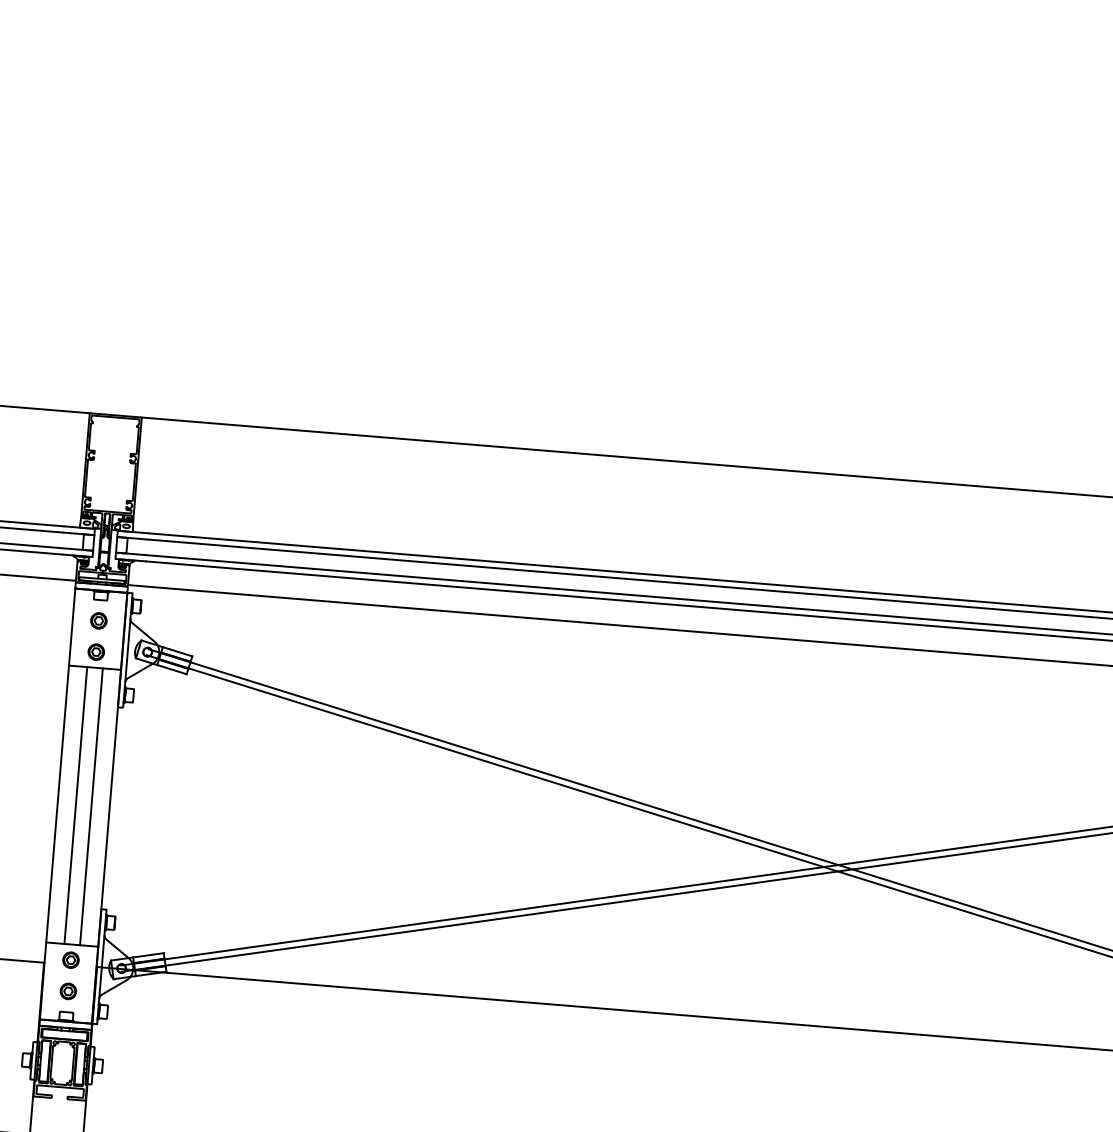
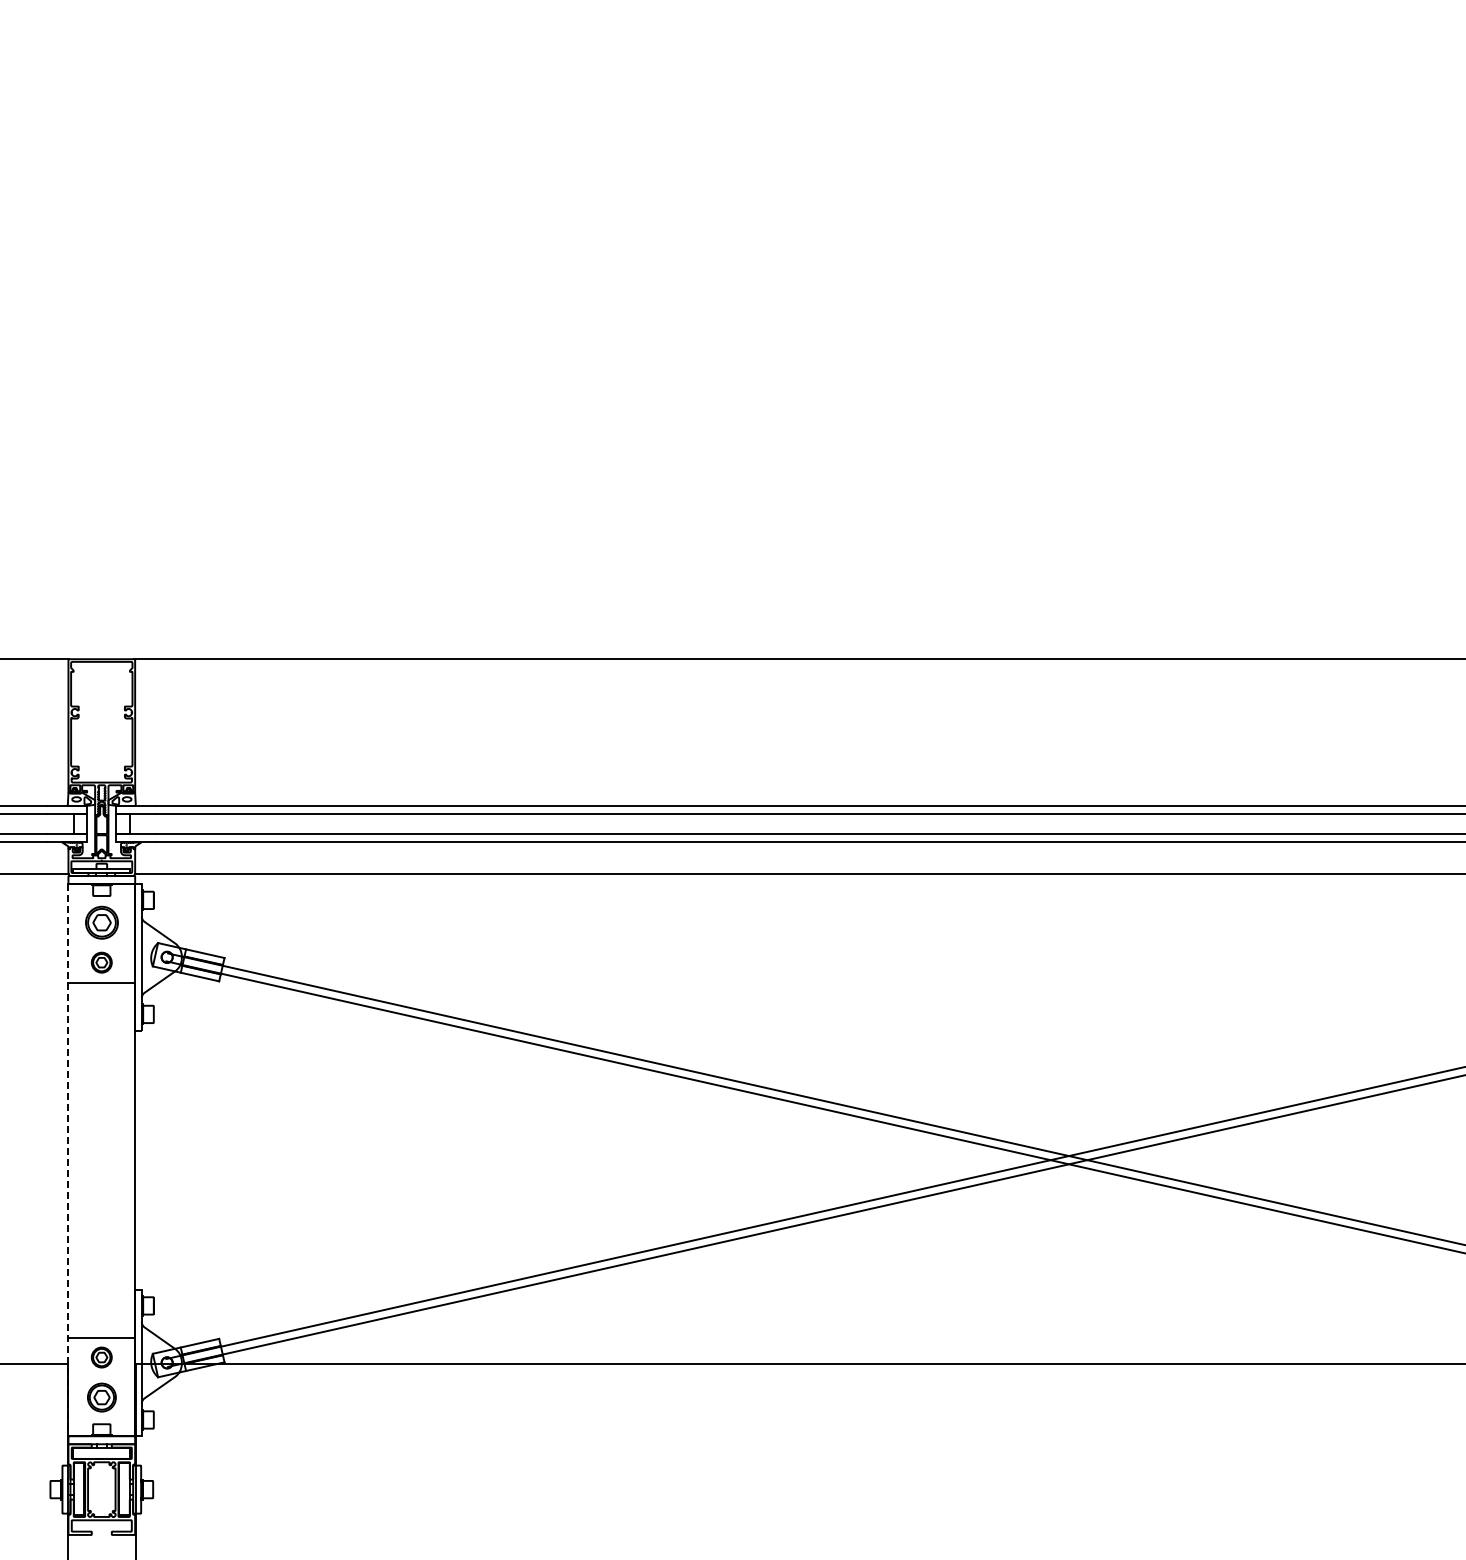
part: (98, 620) -> (101, 922), size x1.6
line: (57, 804) -> (68, 1160), solid -> dashed
line: (75, 805) -> (91, 1159), removed
line: (91, 806) -> (111, 1159), removed
part: (68, 991) -> (101, 1397), size x1.4

